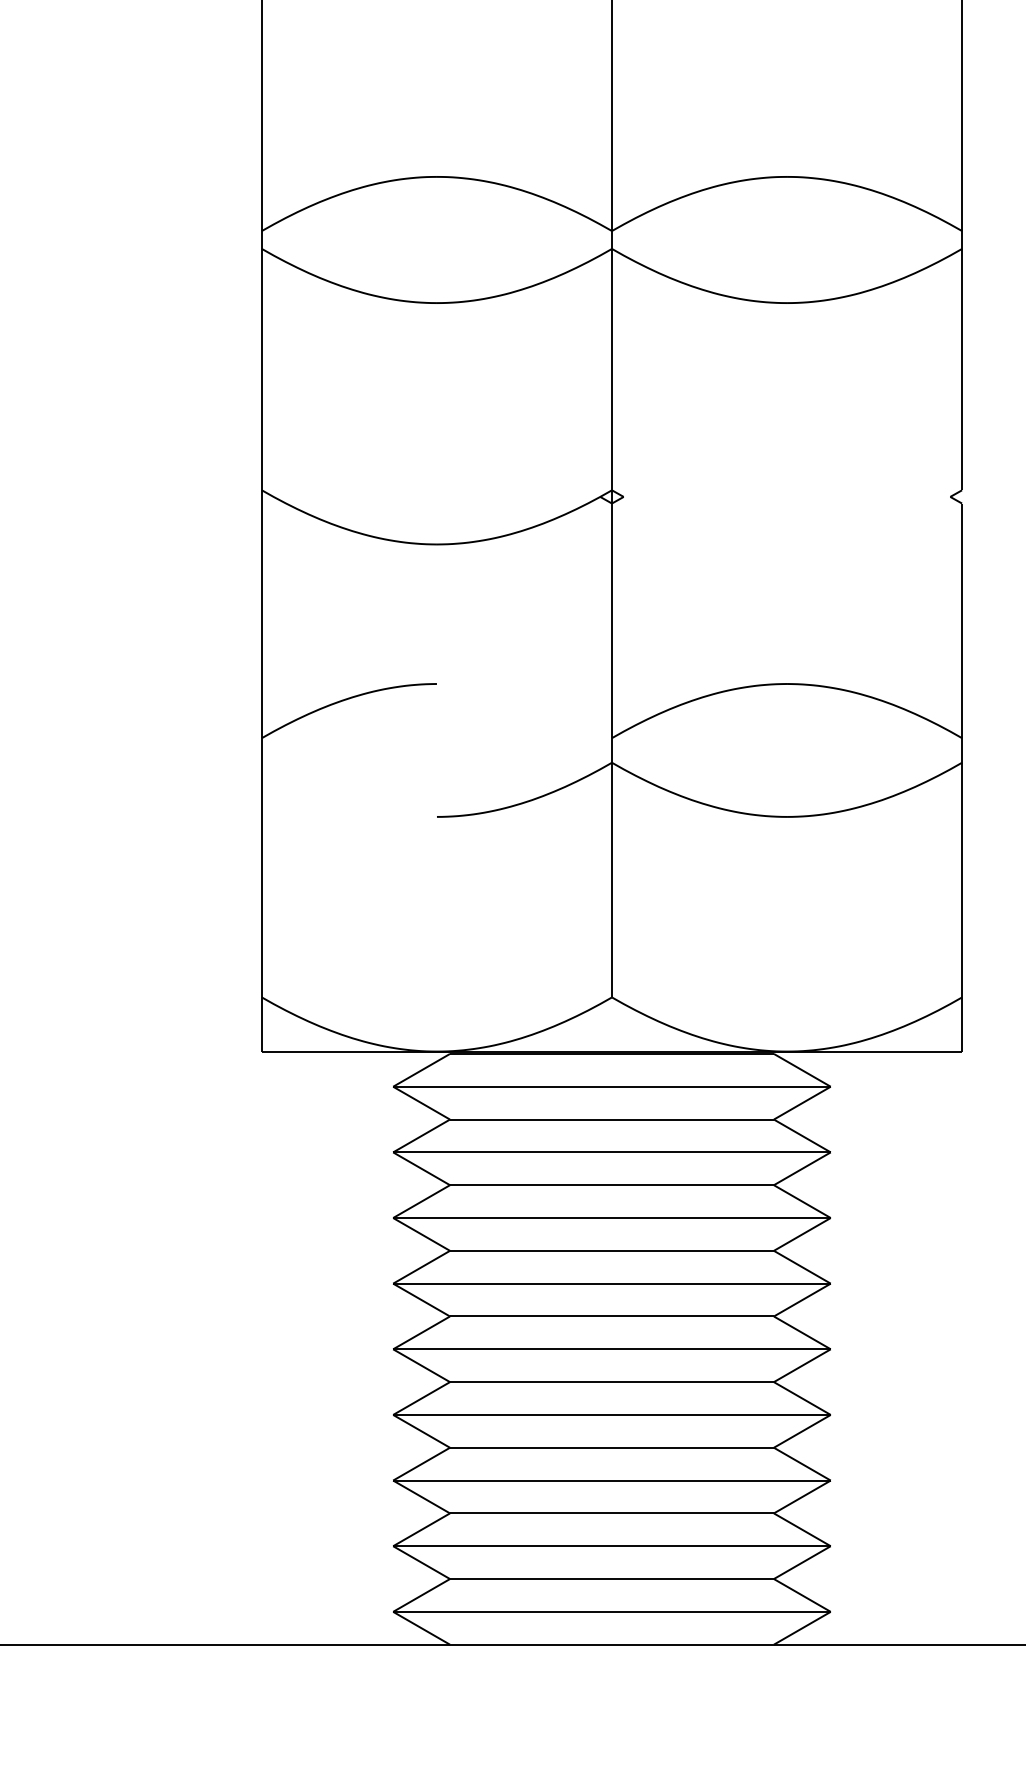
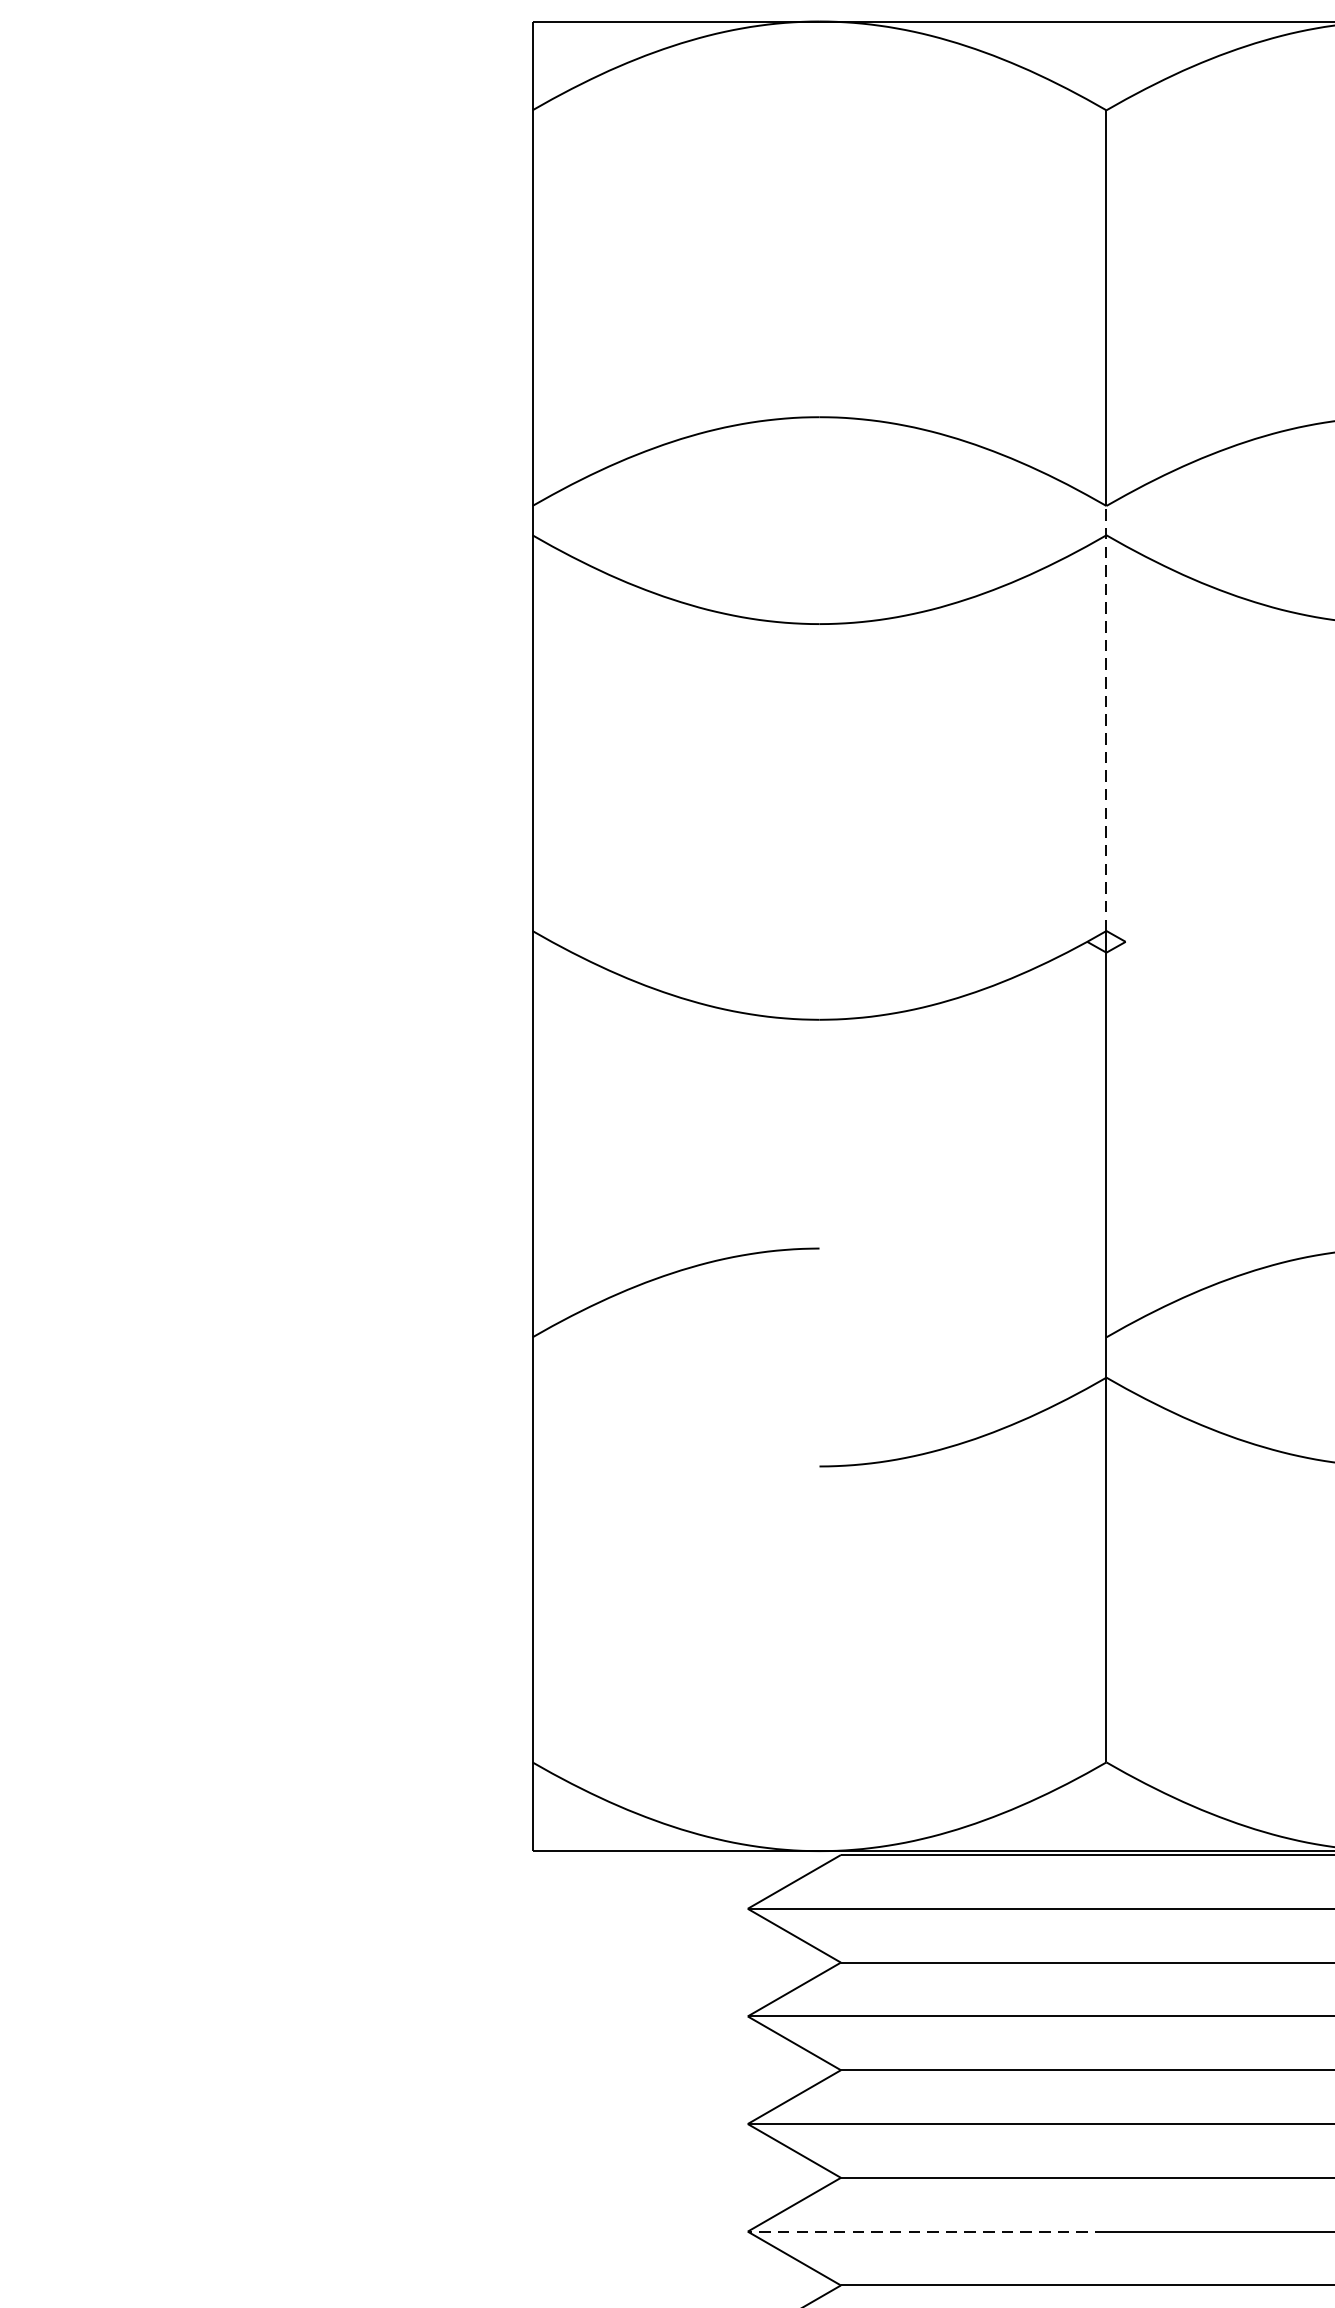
line: (611, 360) -> (1105, 718), solid -> dashed
line: (502, 1283) -> (926, 2231), solid -> dashed

